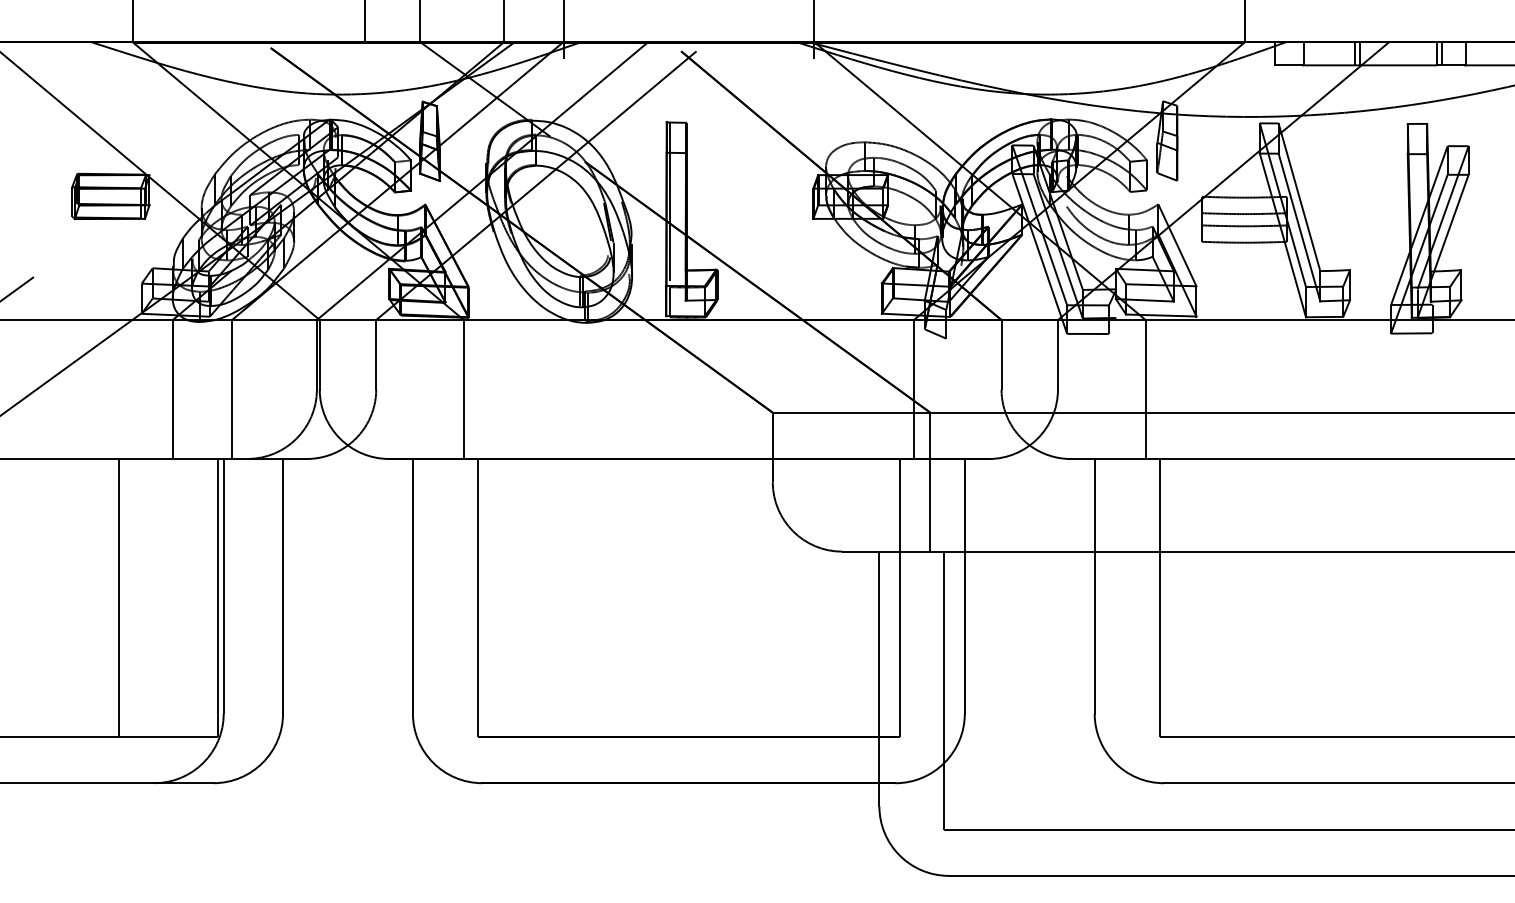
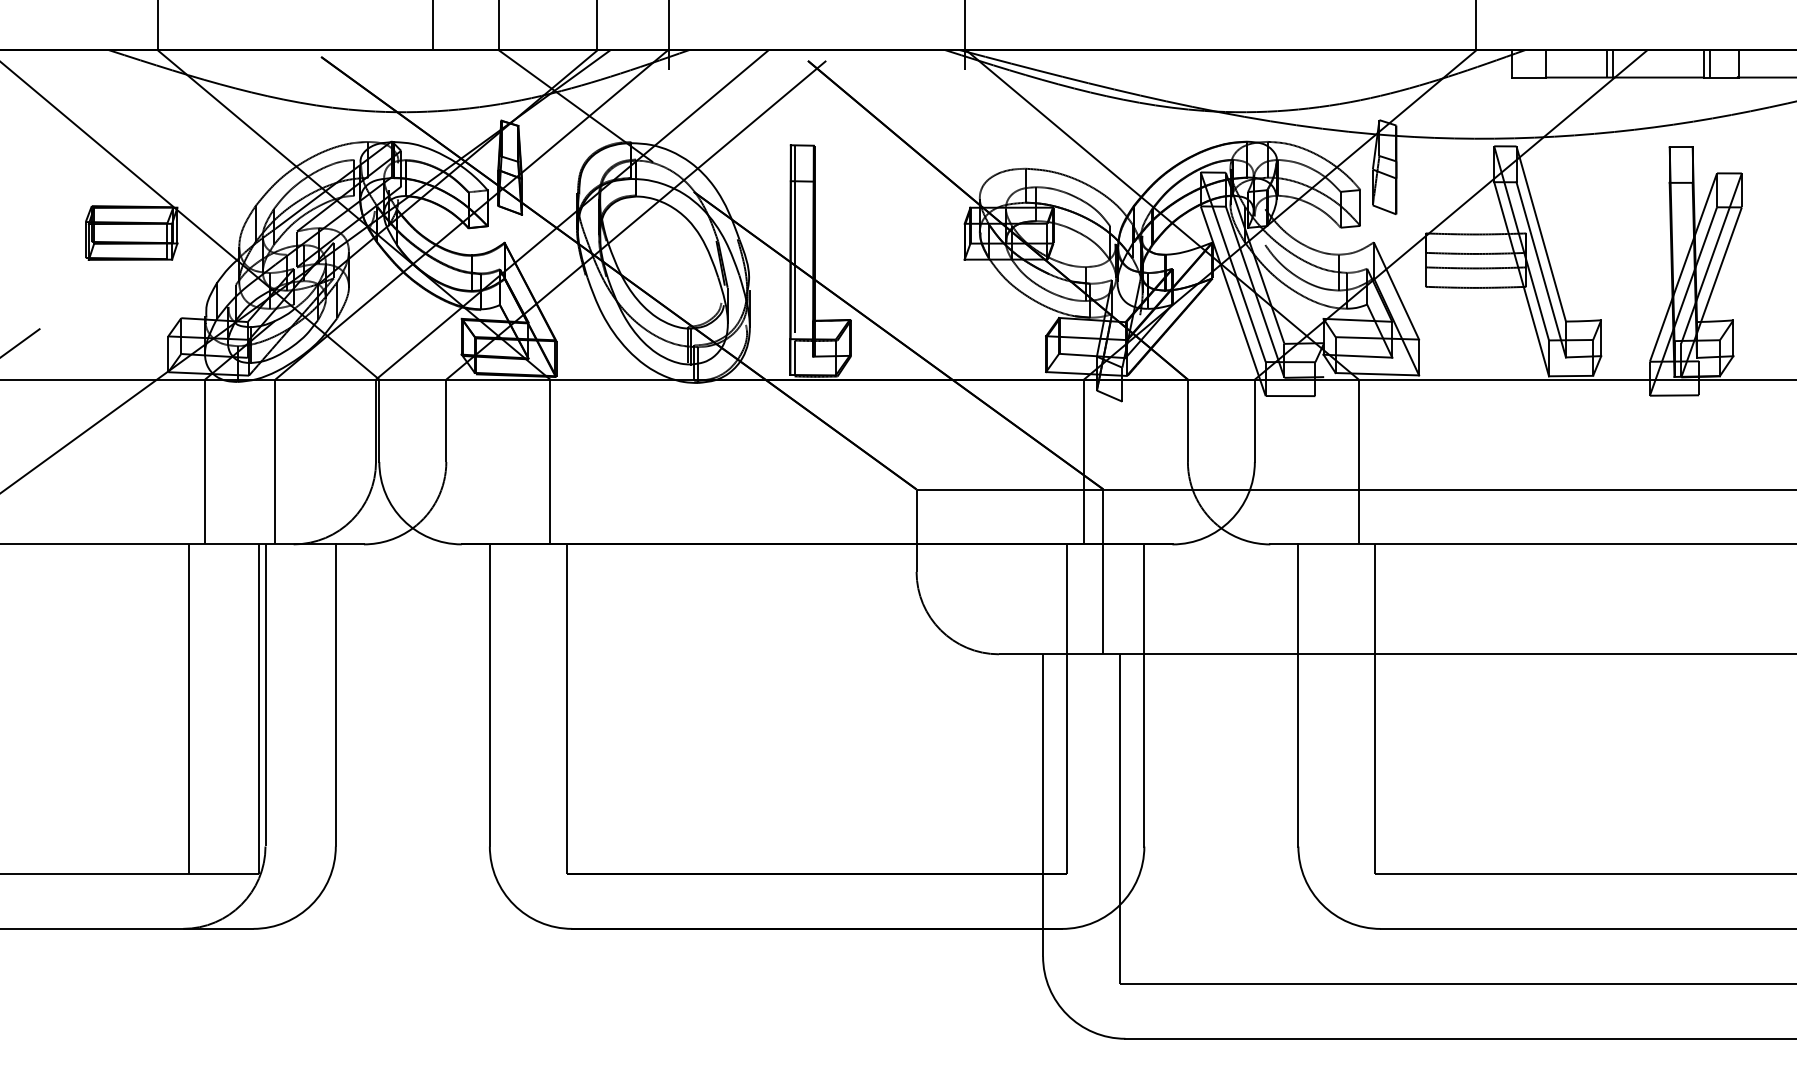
line: (119, 597) -> (188, 708), moved

